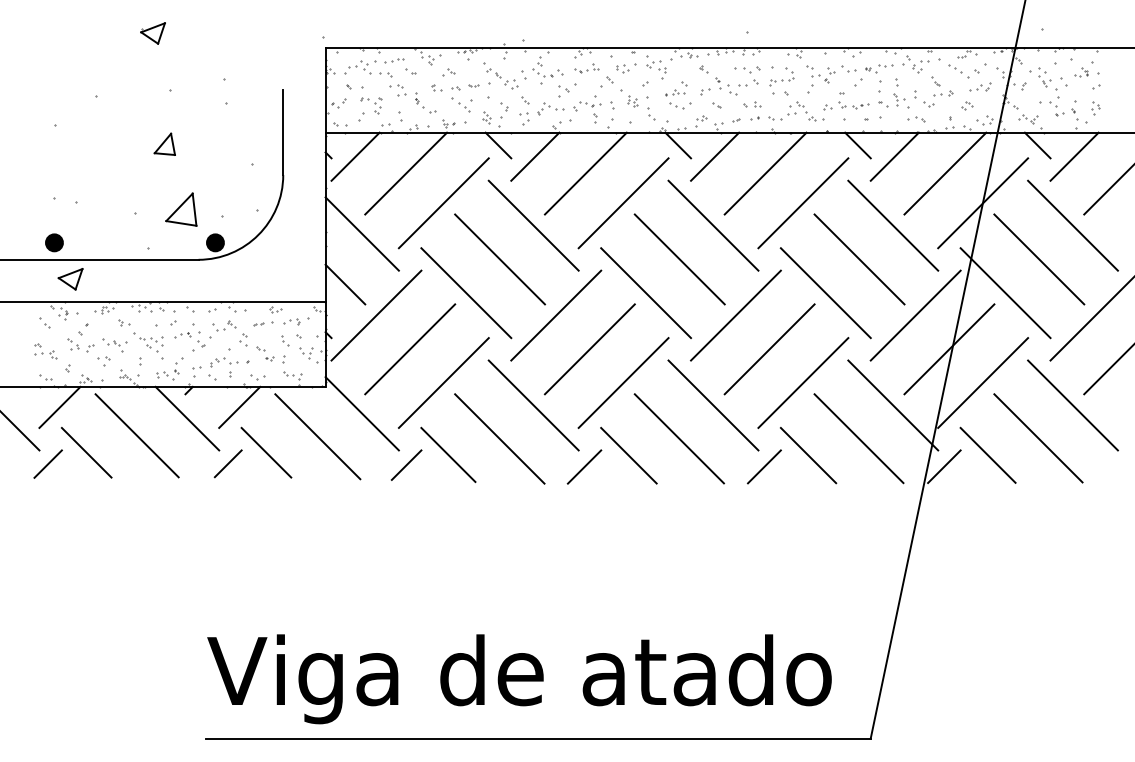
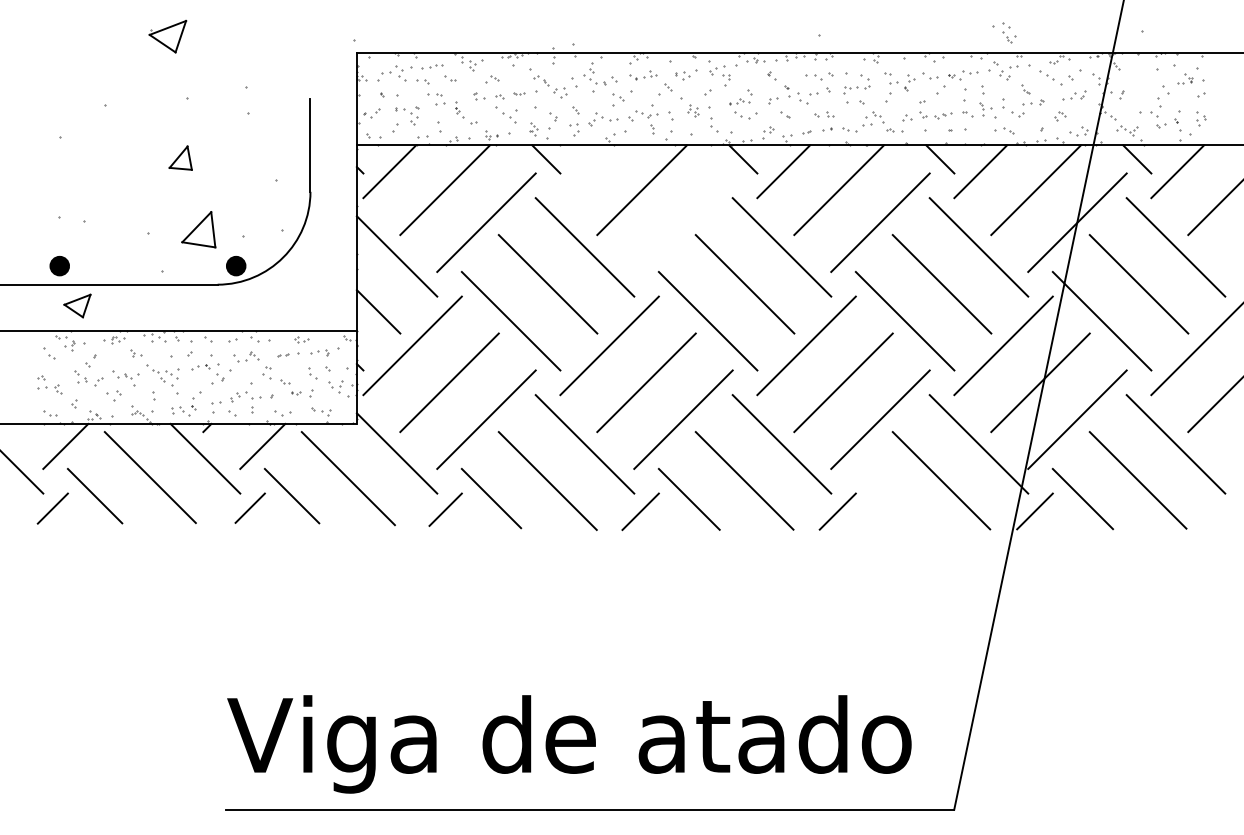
part: (152, 33) -> (167, 36), size x1.4
part: (1040, 77) -> (1004, 33), moved
line: (535, 156) -> (586, 171), removed
line: (623, 203) -> (683, 222), removed
line: (808, 455) -> (886, 499), removed

